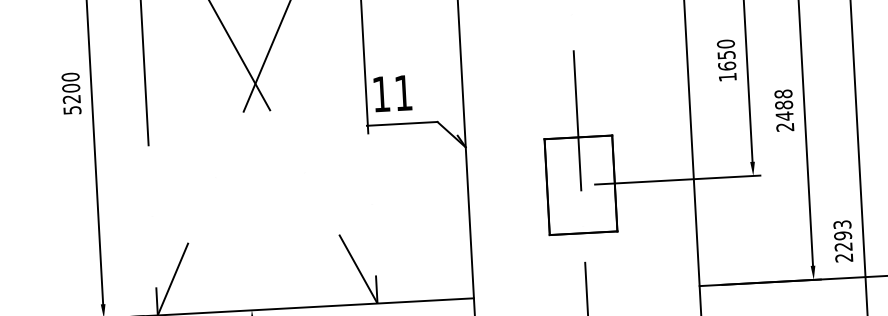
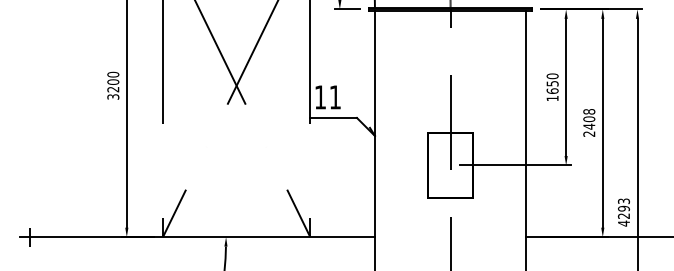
text: (782, 105) -> (588, 119), 2488 -> 2408
text: (71, 109) -> (112, 96), 5200 -> 3200
text: (843, 257) -> (623, 223), 2293 -> 4293

